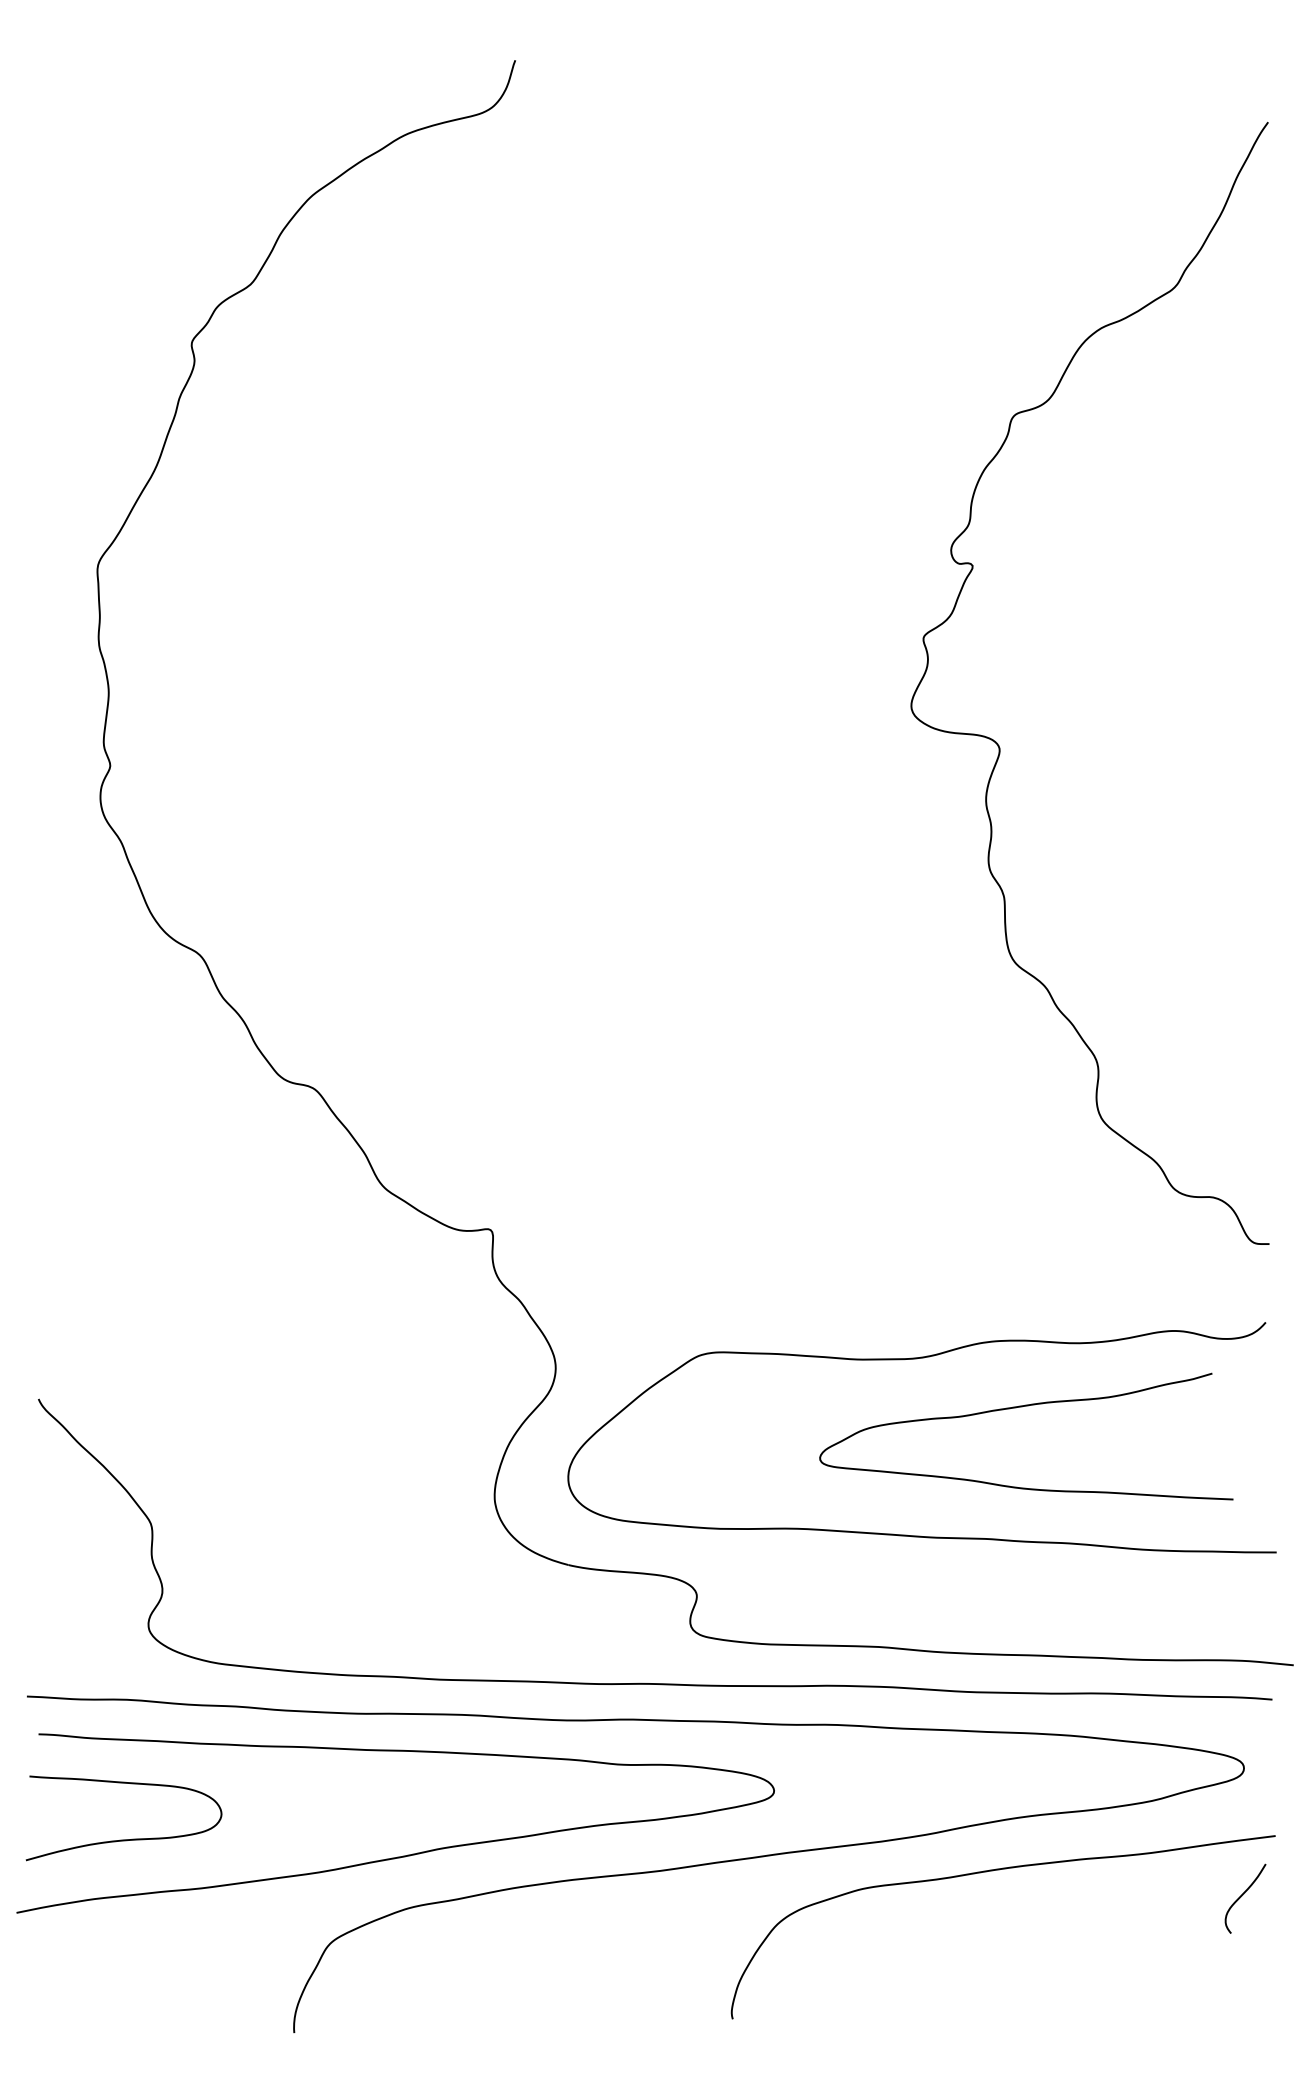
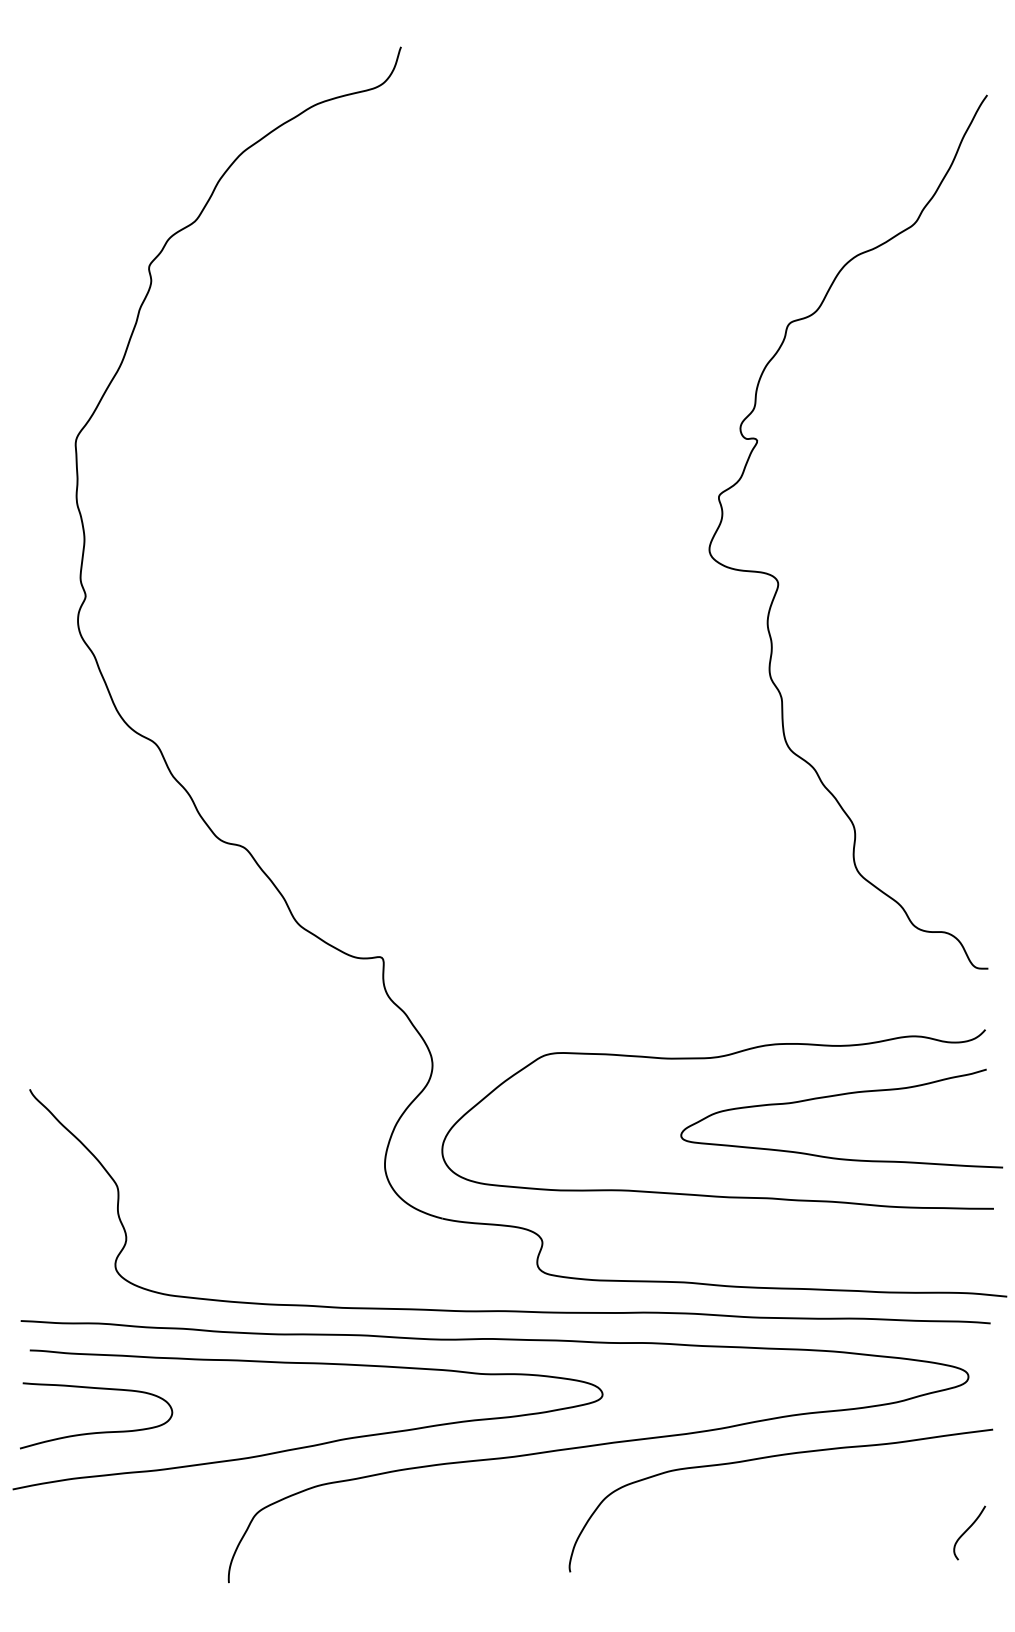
curve: (1022, 1407) -> (838, 1095), moved
curve: (1243, 1895) -> (968, 1530), moved

